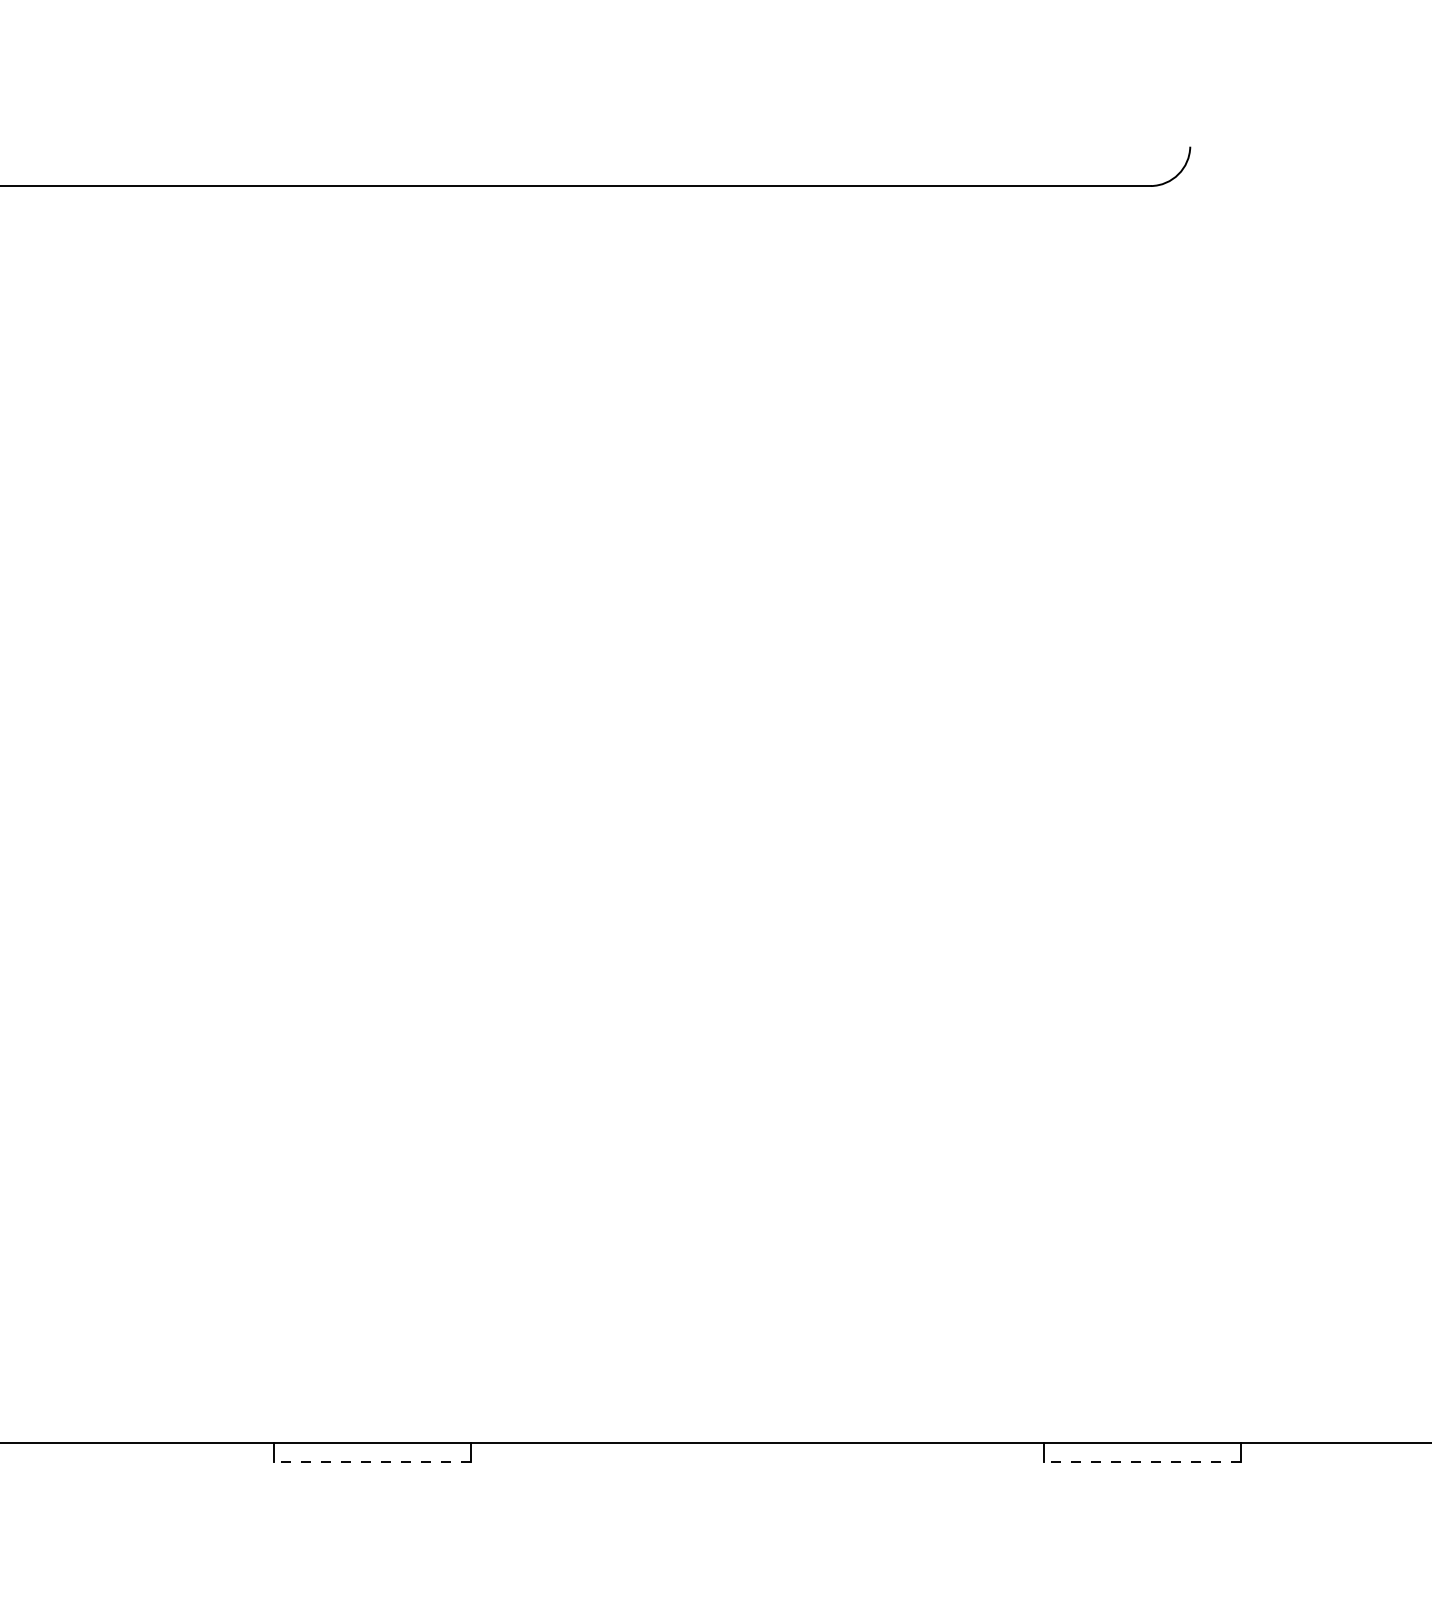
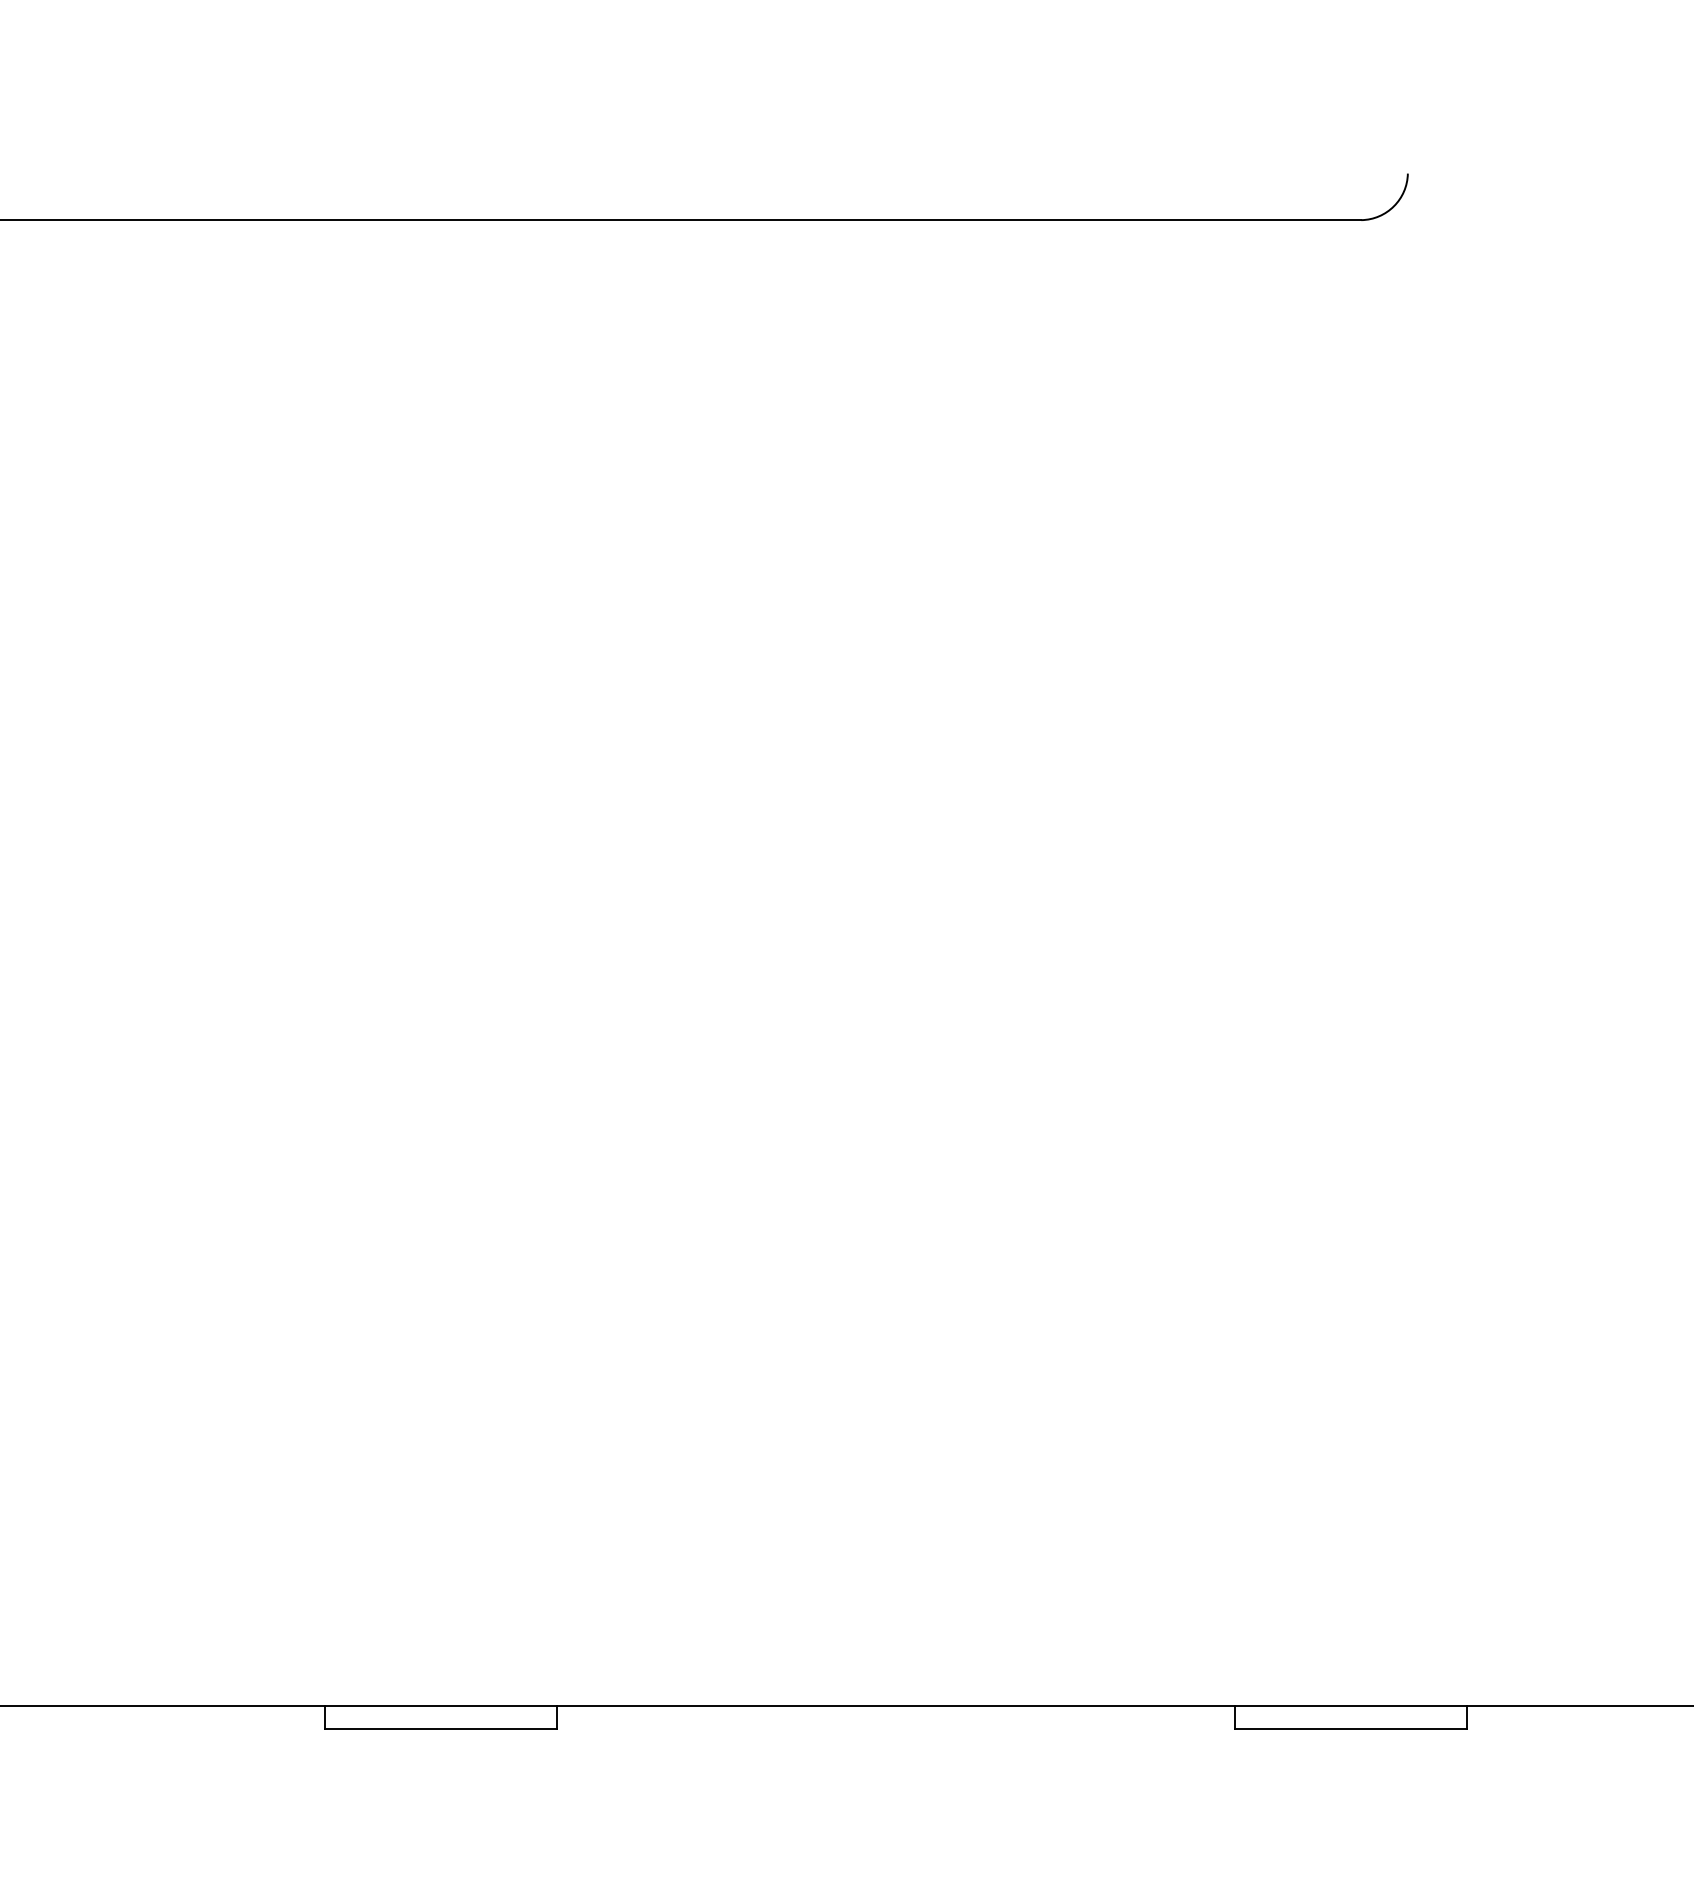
line: (372, 1462) -> (440, 1729), dashed -> solid
line: (1141, 1462) -> (1350, 1729), dashed -> solid

